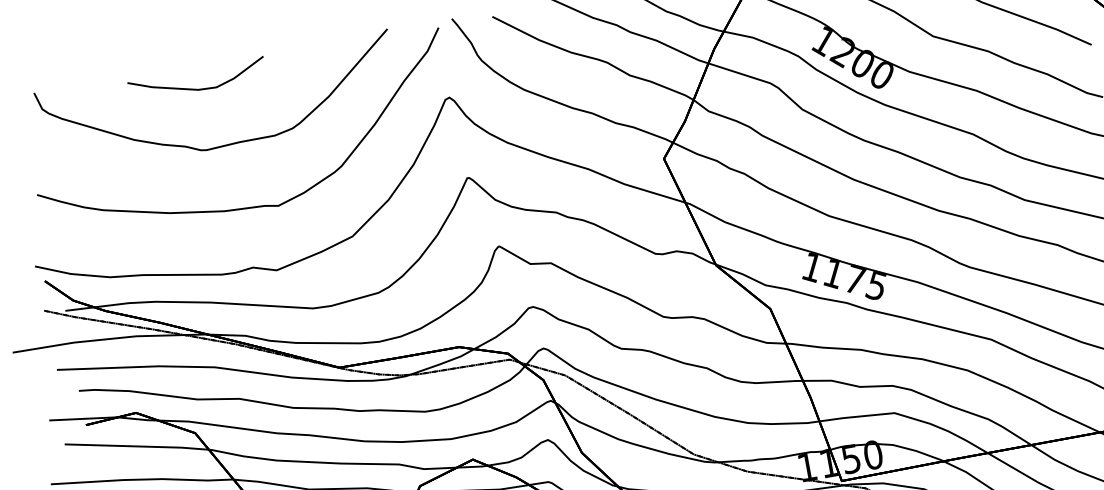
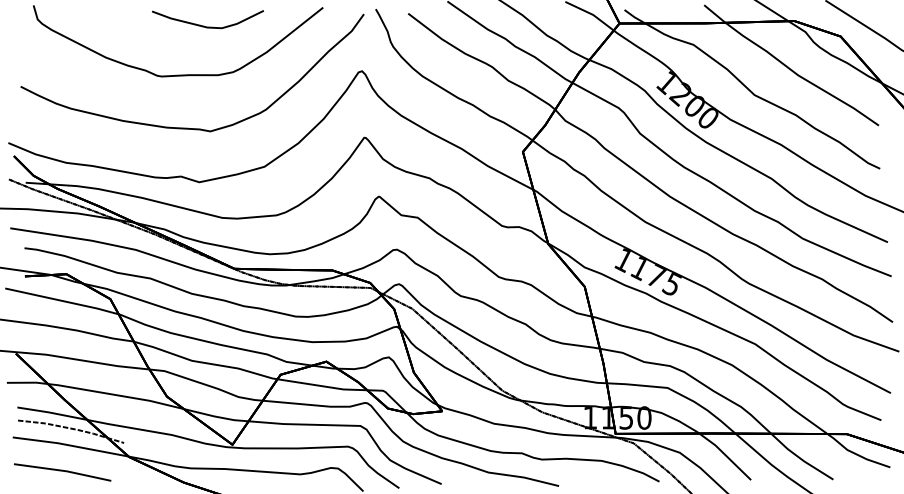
curve: (194, 88) -> (204, 25), moved

